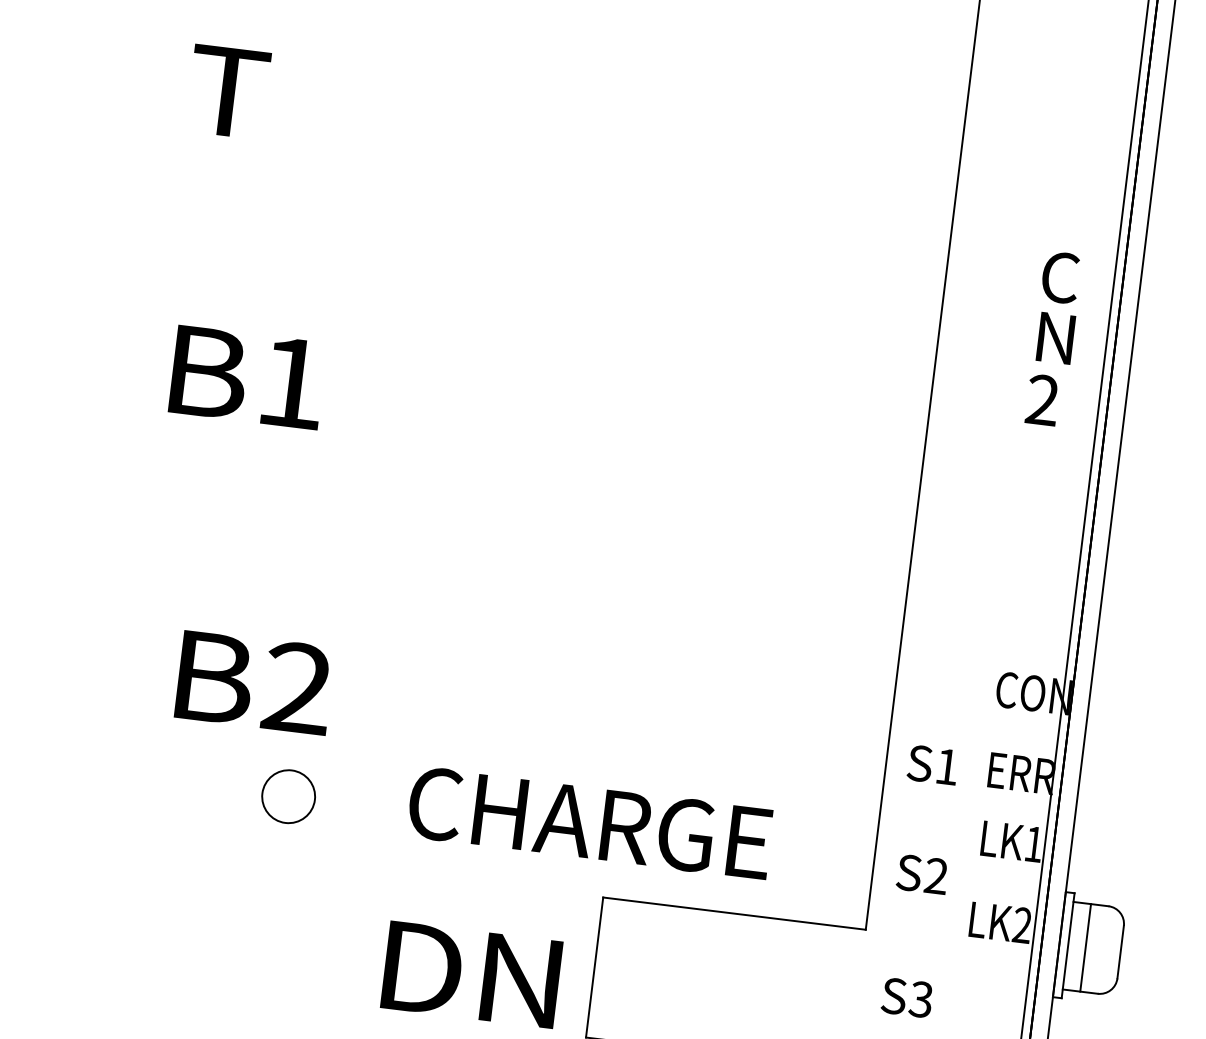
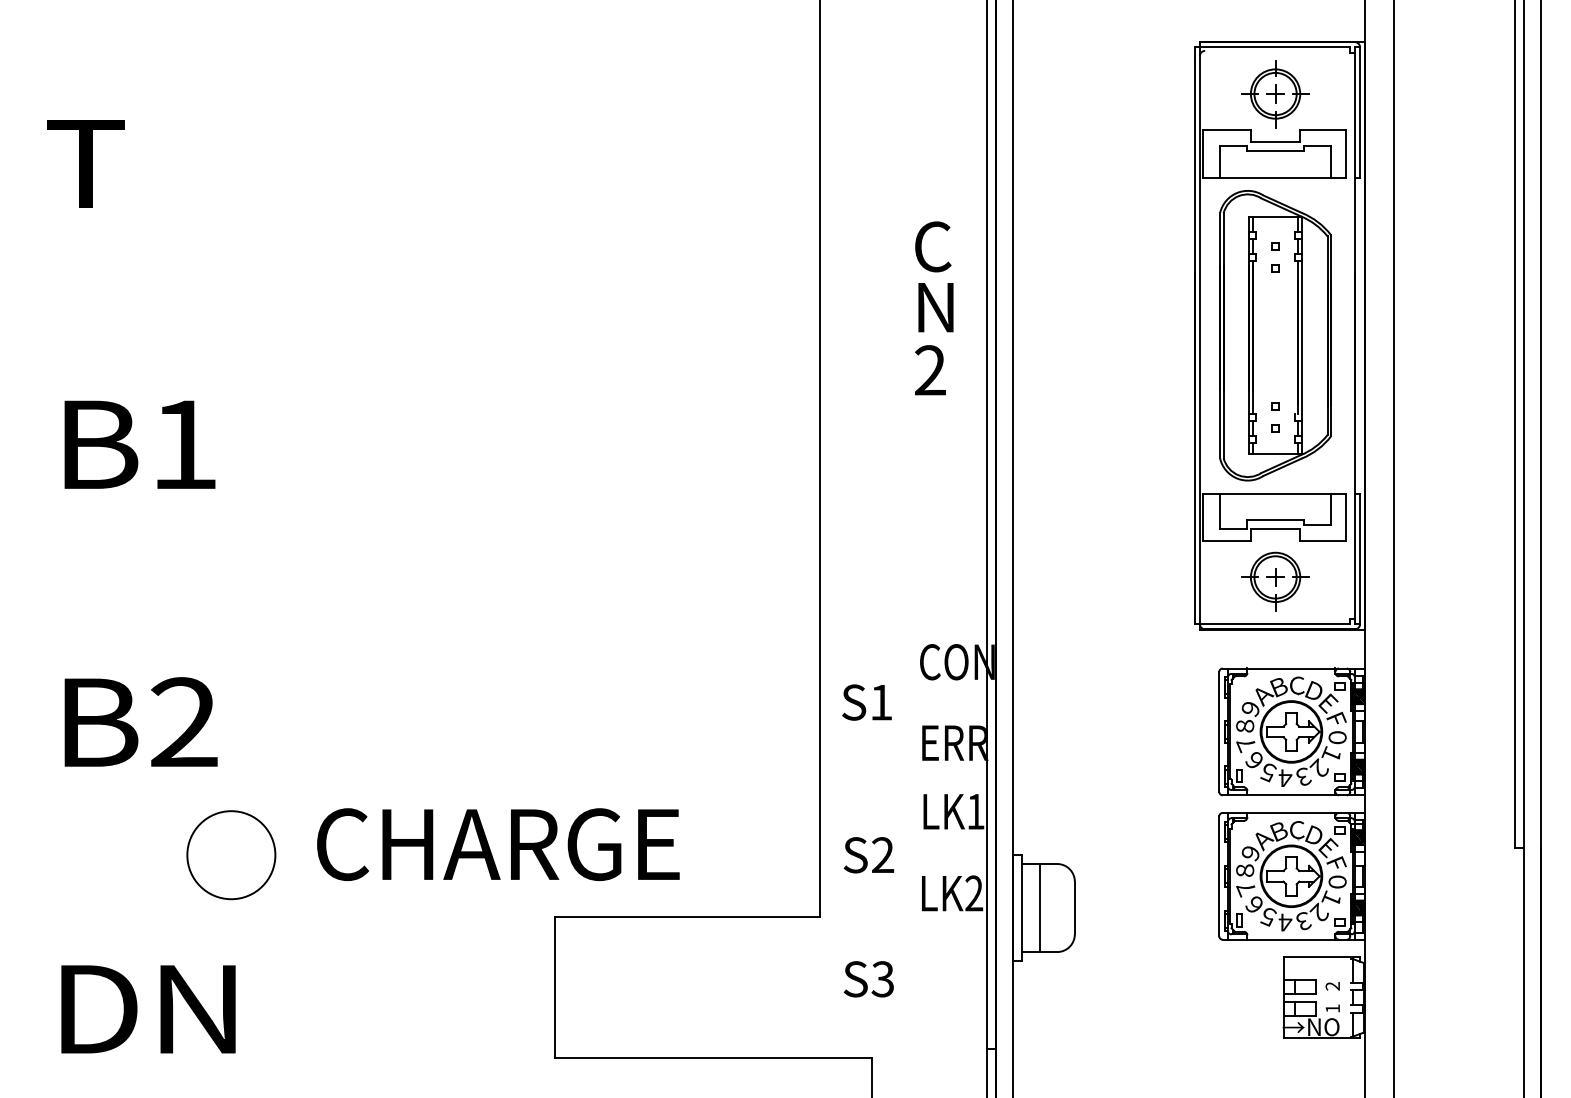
text: (254, 681) -> (140, 721), moved
text: (932, 765) -> (866, 702), moved
circle: (288, 797) -> (231, 855), size x1.67
text: (590, 822) -> (498, 844), moved
text: (471, 974) -> (148, 1009), moved

